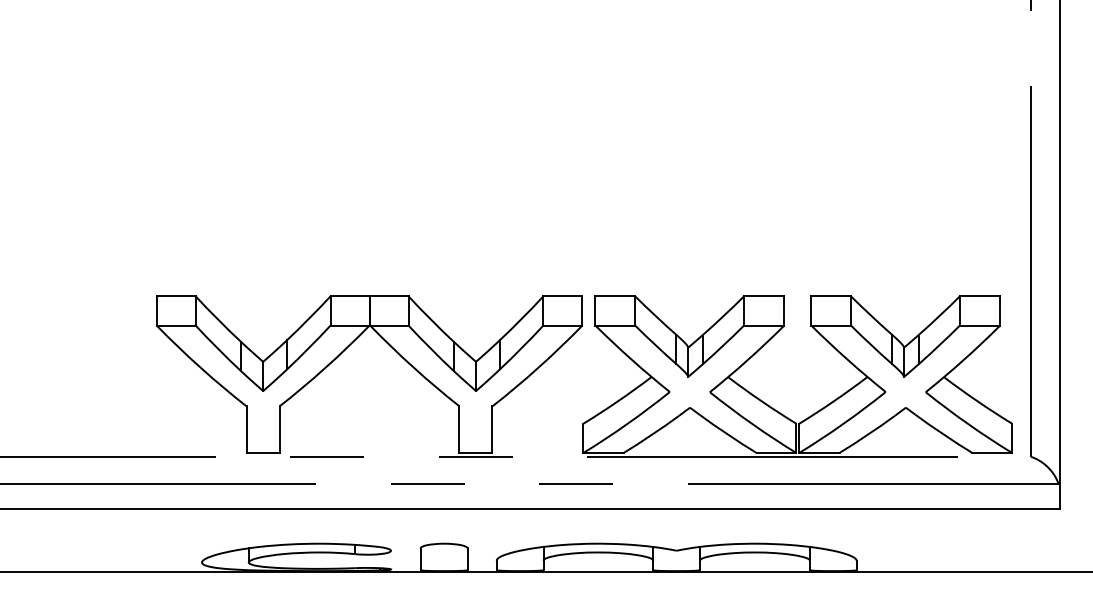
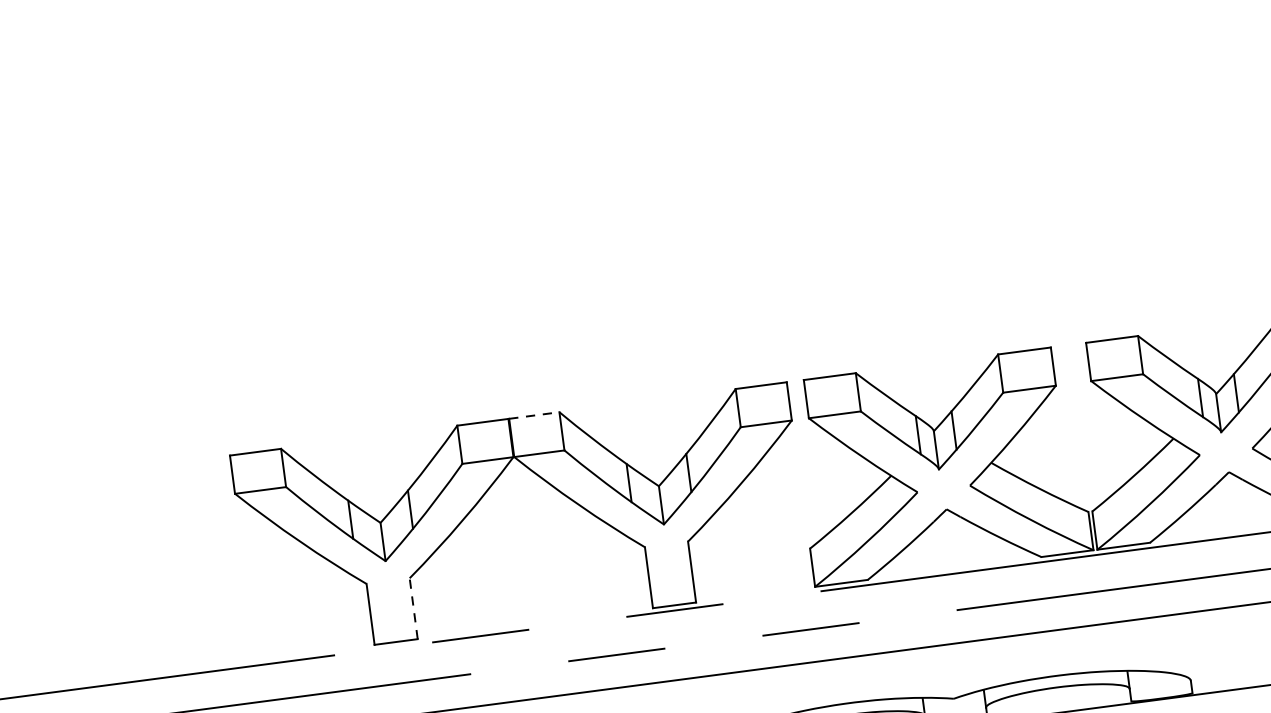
line: (389, 296) -> (534, 415), solid -> dashed
line: (279, 429) -> (413, 608), solid -> dashed

